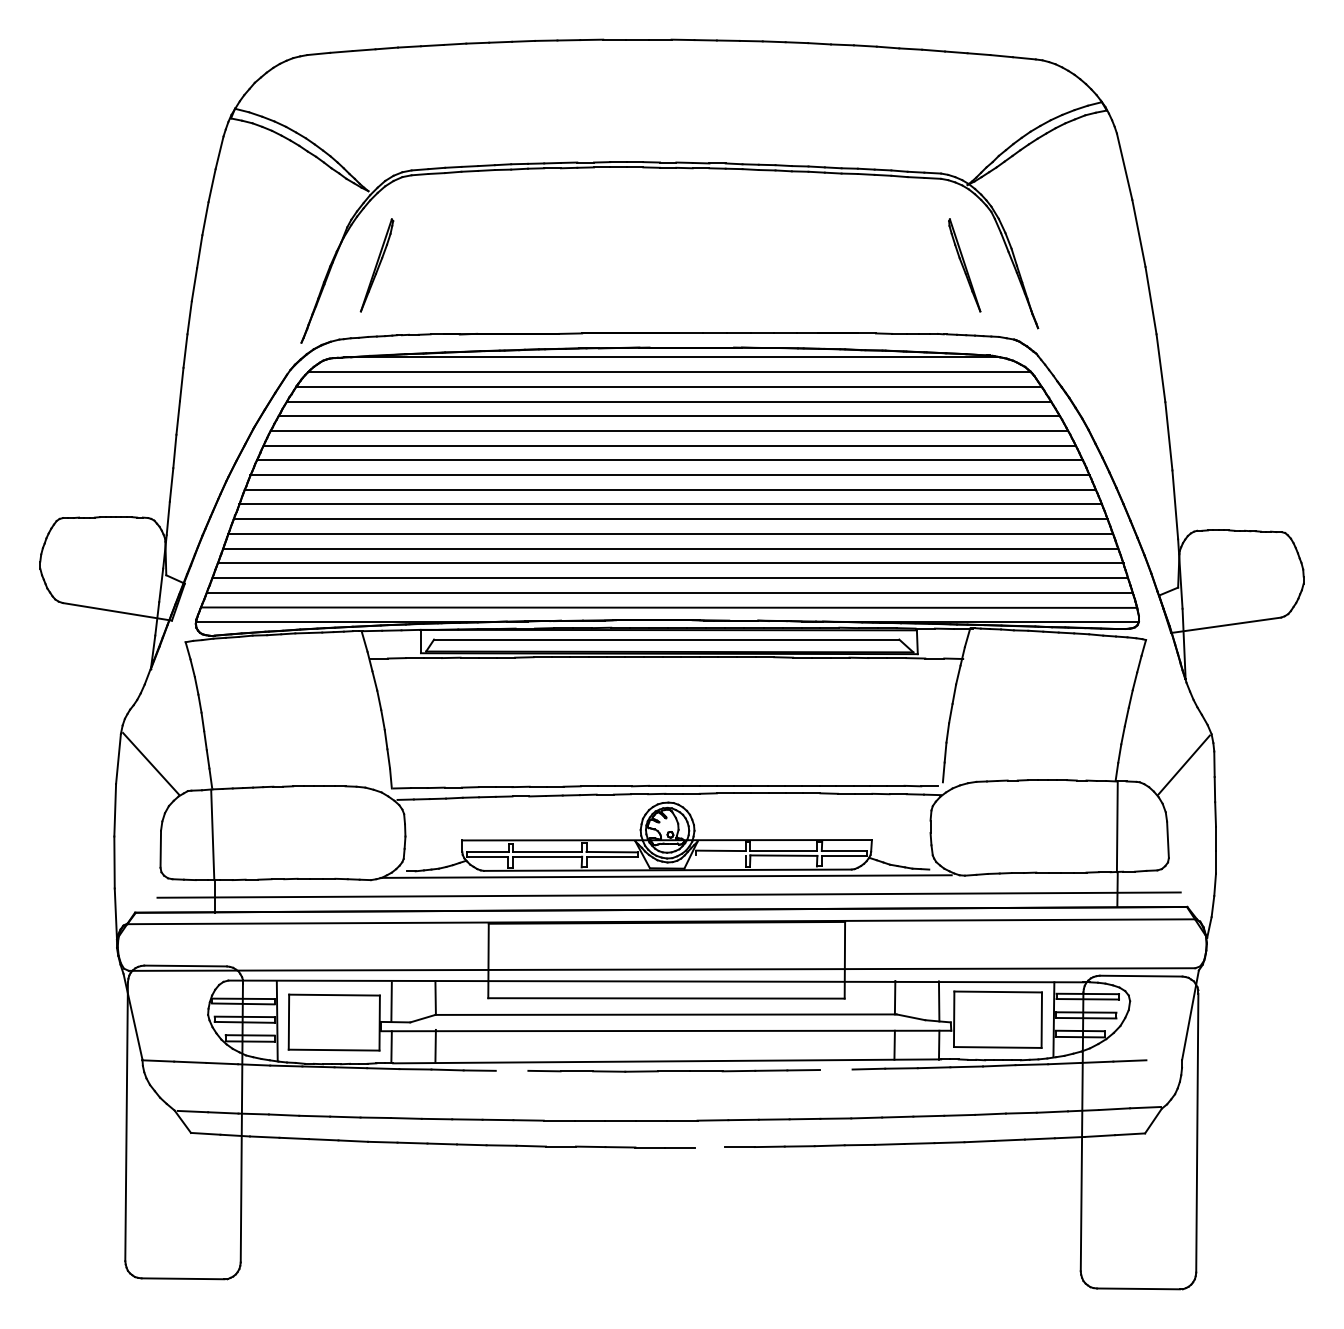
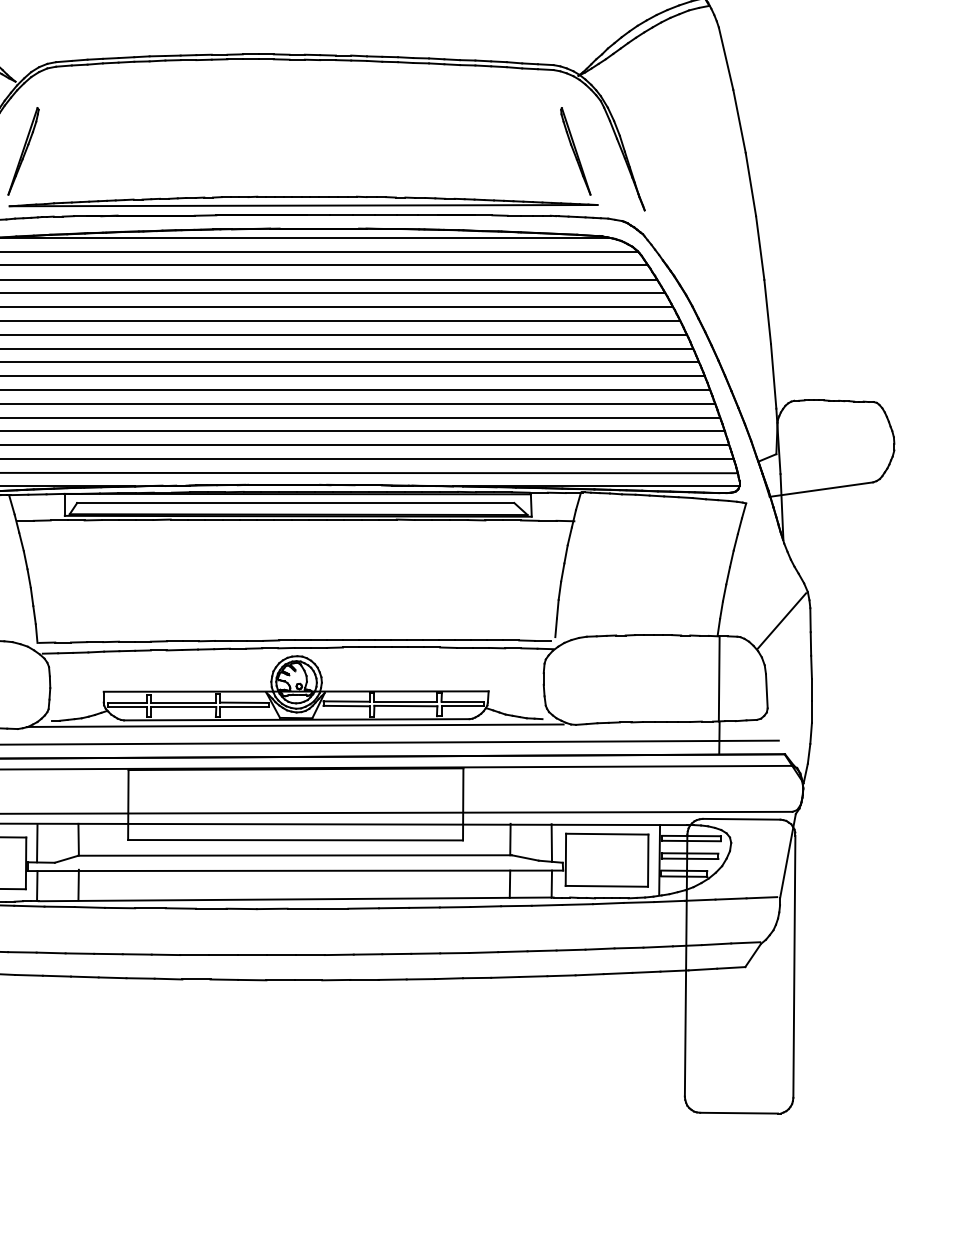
part: (674, 318) -> (303, 201), added
line: (720, 855) -> (346, 705), added
line: (1162, 1059) -> (761, 897), added
line: (835, 1069) -> (454, 907), added
line: (511, 1070) -> (149, 907), added
line: (709, 1147) -> (335, 980), added

